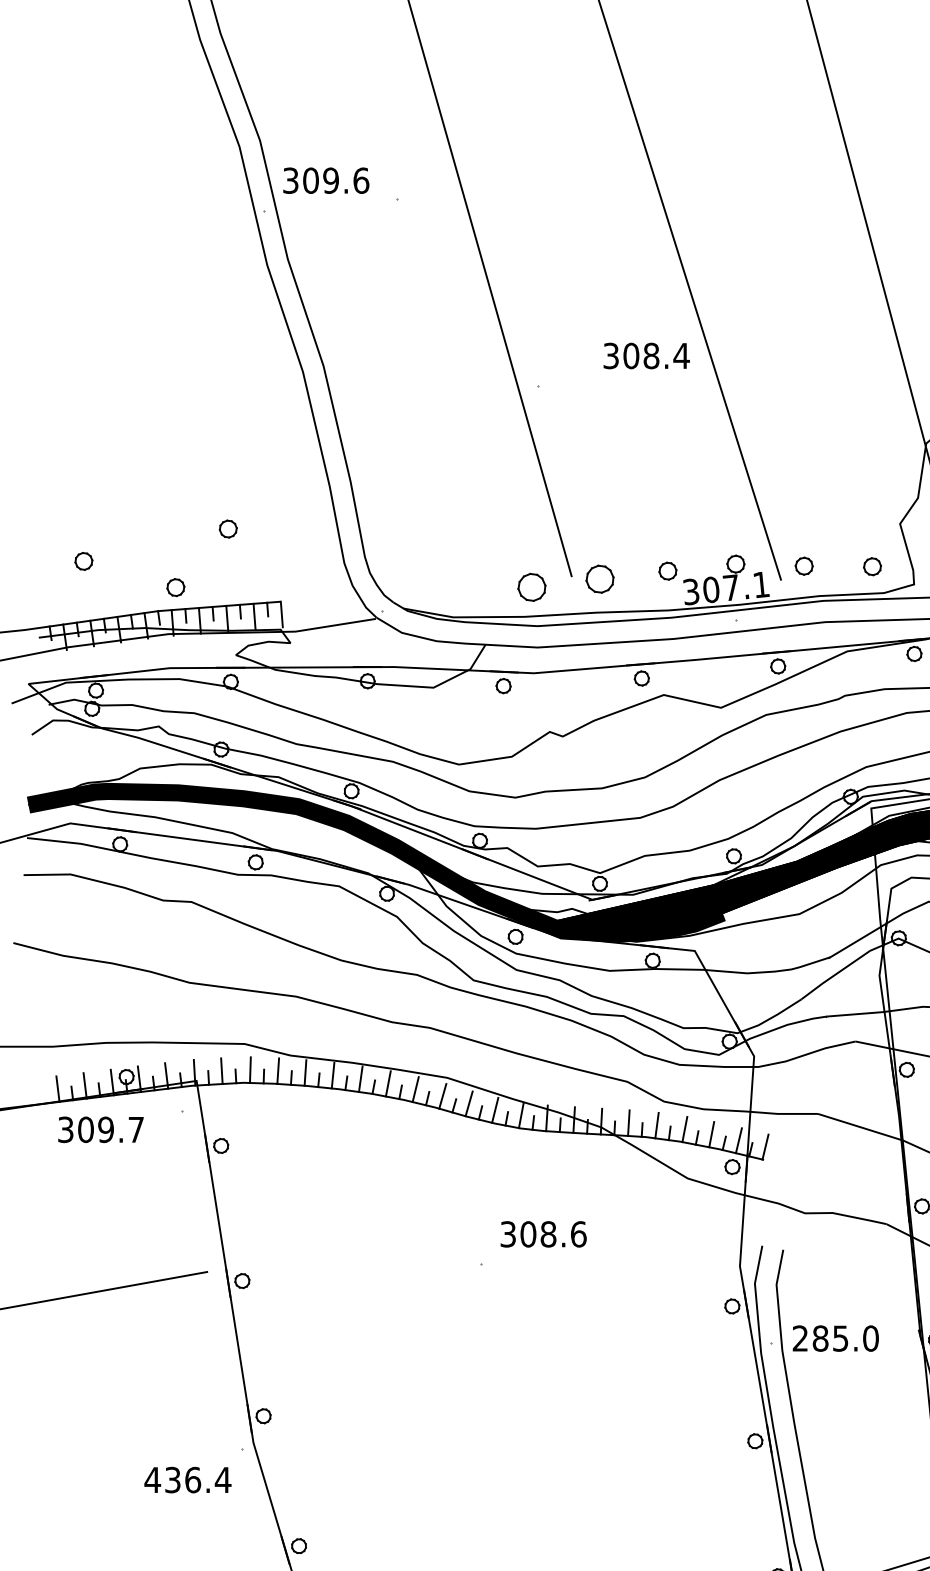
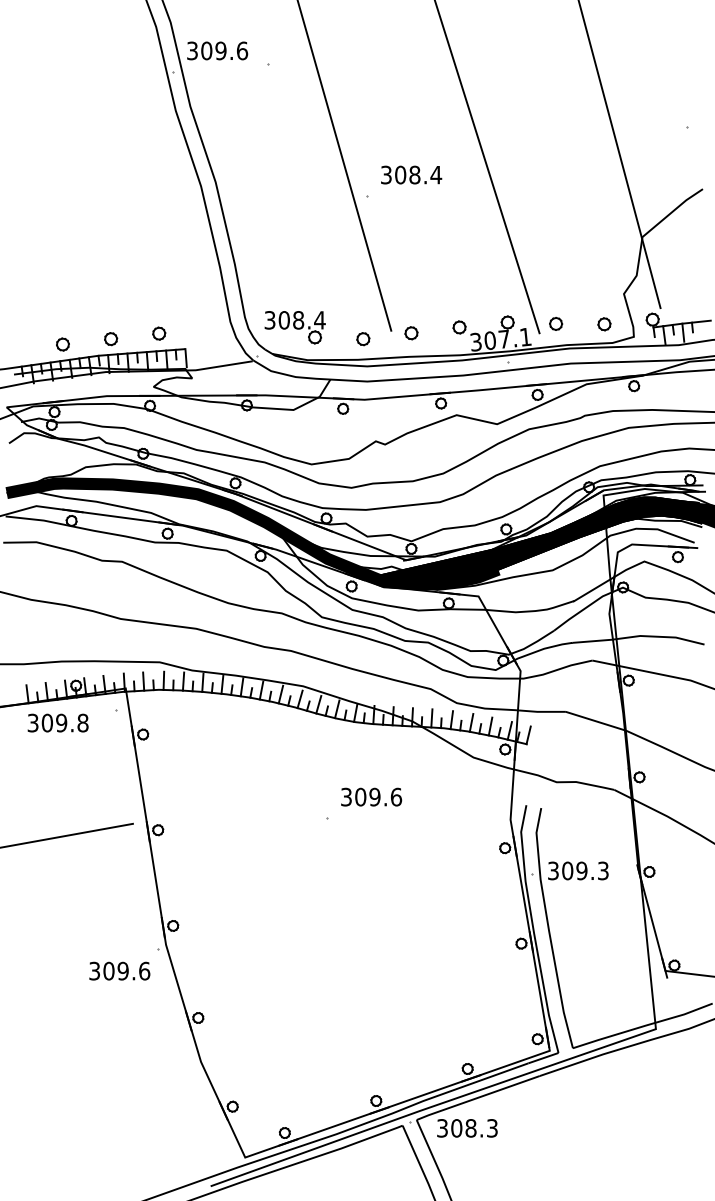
text: (646, 355) -> (411, 174), moved
part: (228, 528) -> (159, 333), moved
part: (83, 561) -> (62, 344), moved
part: (434, 571) -> (294, 327), added
part: (600, 579) -> (411, 333), size x0.62
part: (532, 588) -> (363, 339), size x0.62
text: (135, 1128) -> (82, 722), 309.7 -> 309.8
text: (547, 1234) -> (374, 797), 308.6 -> 309.6
text: (835, 1337) -> (578, 870), 285.0 -> 309.3
text: (187, 1479) -> (119, 970), 436.4 -> 309.6

